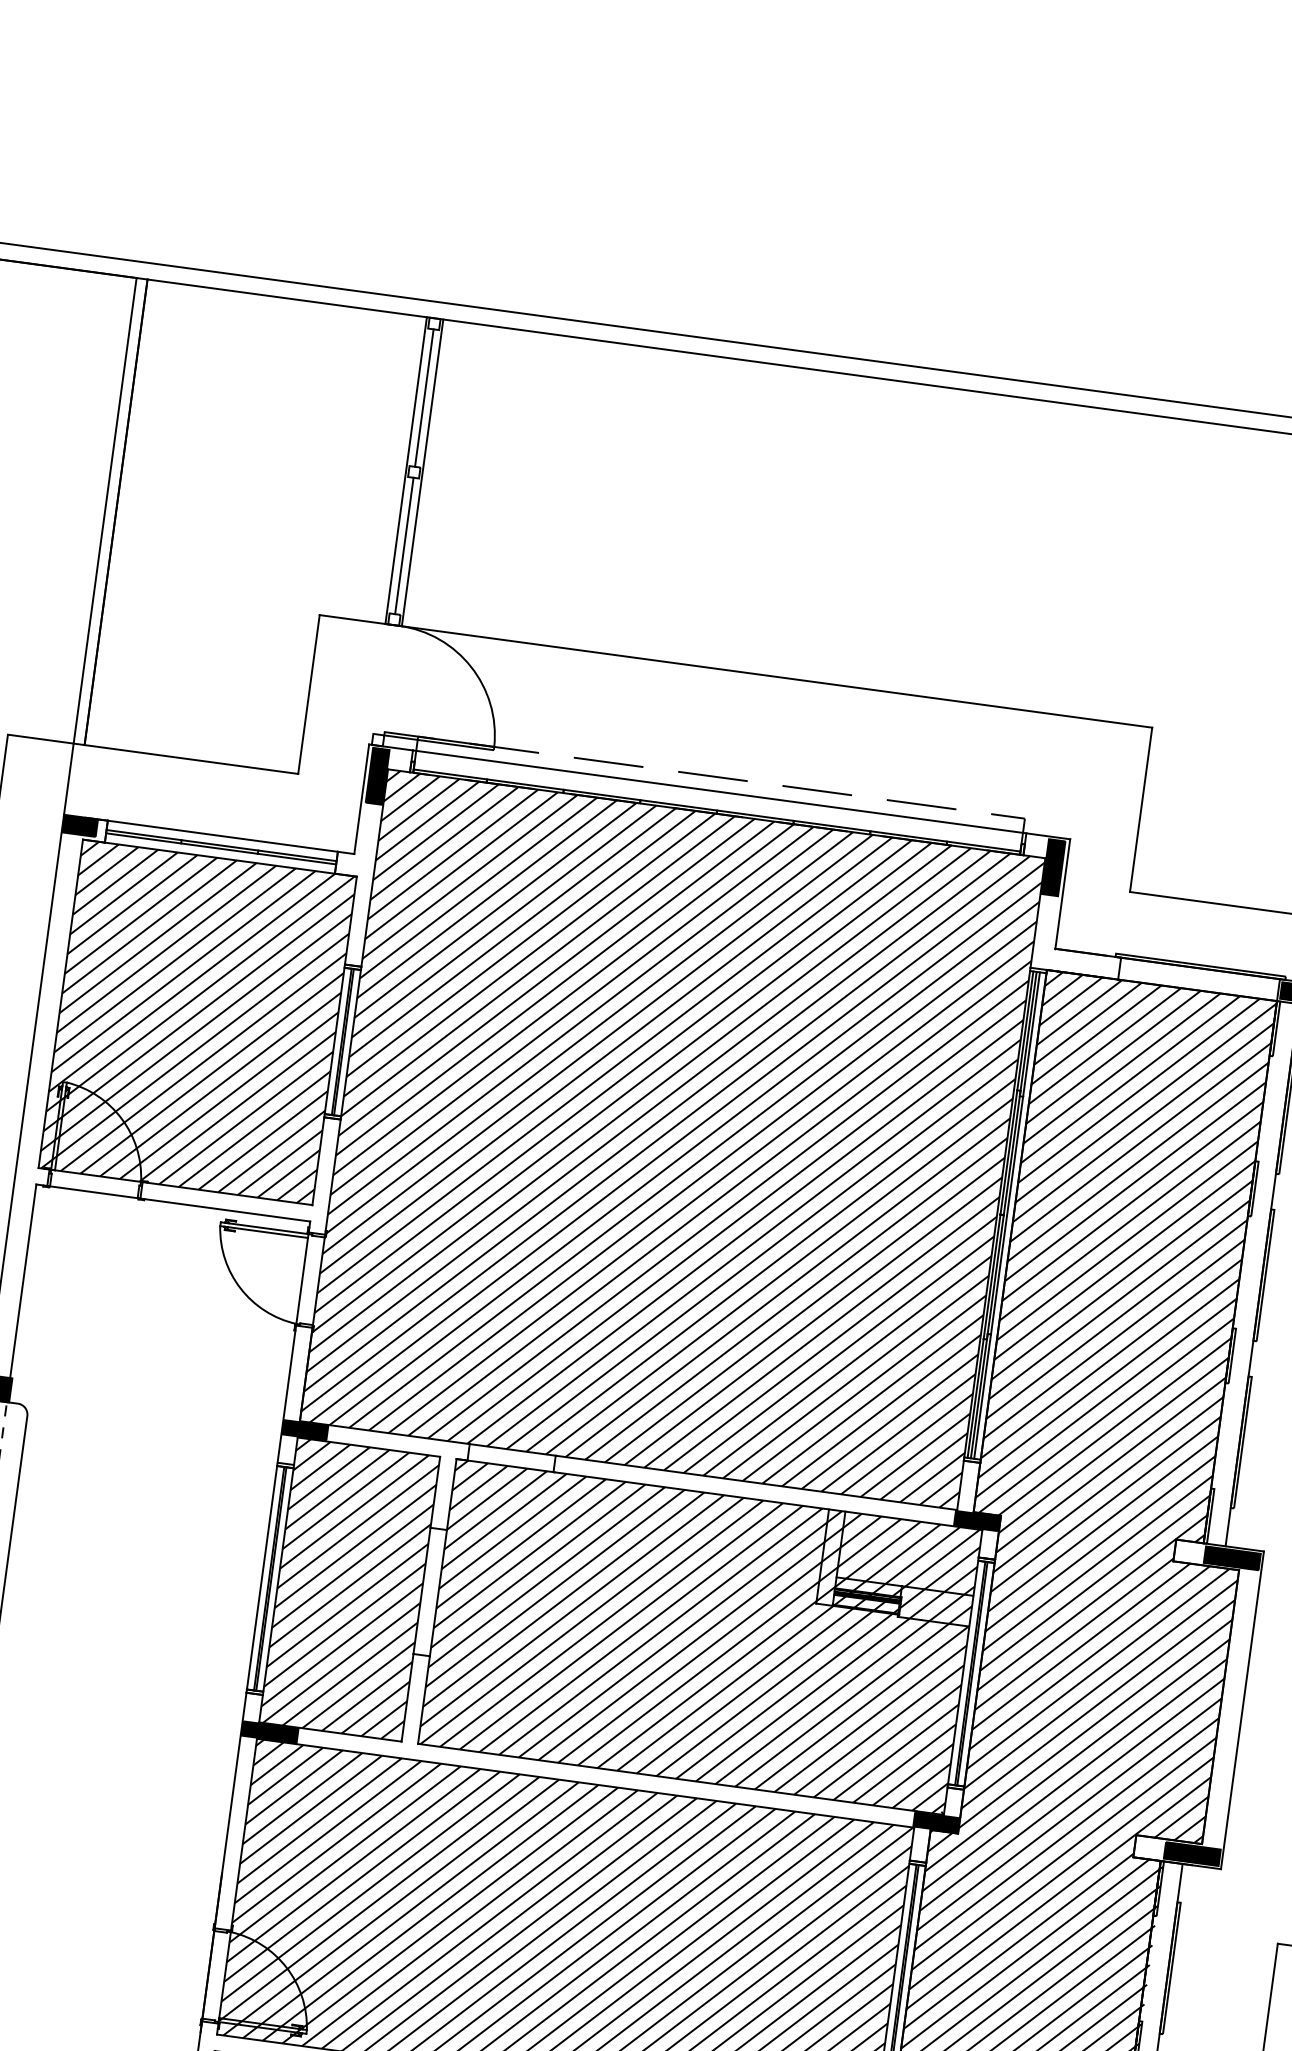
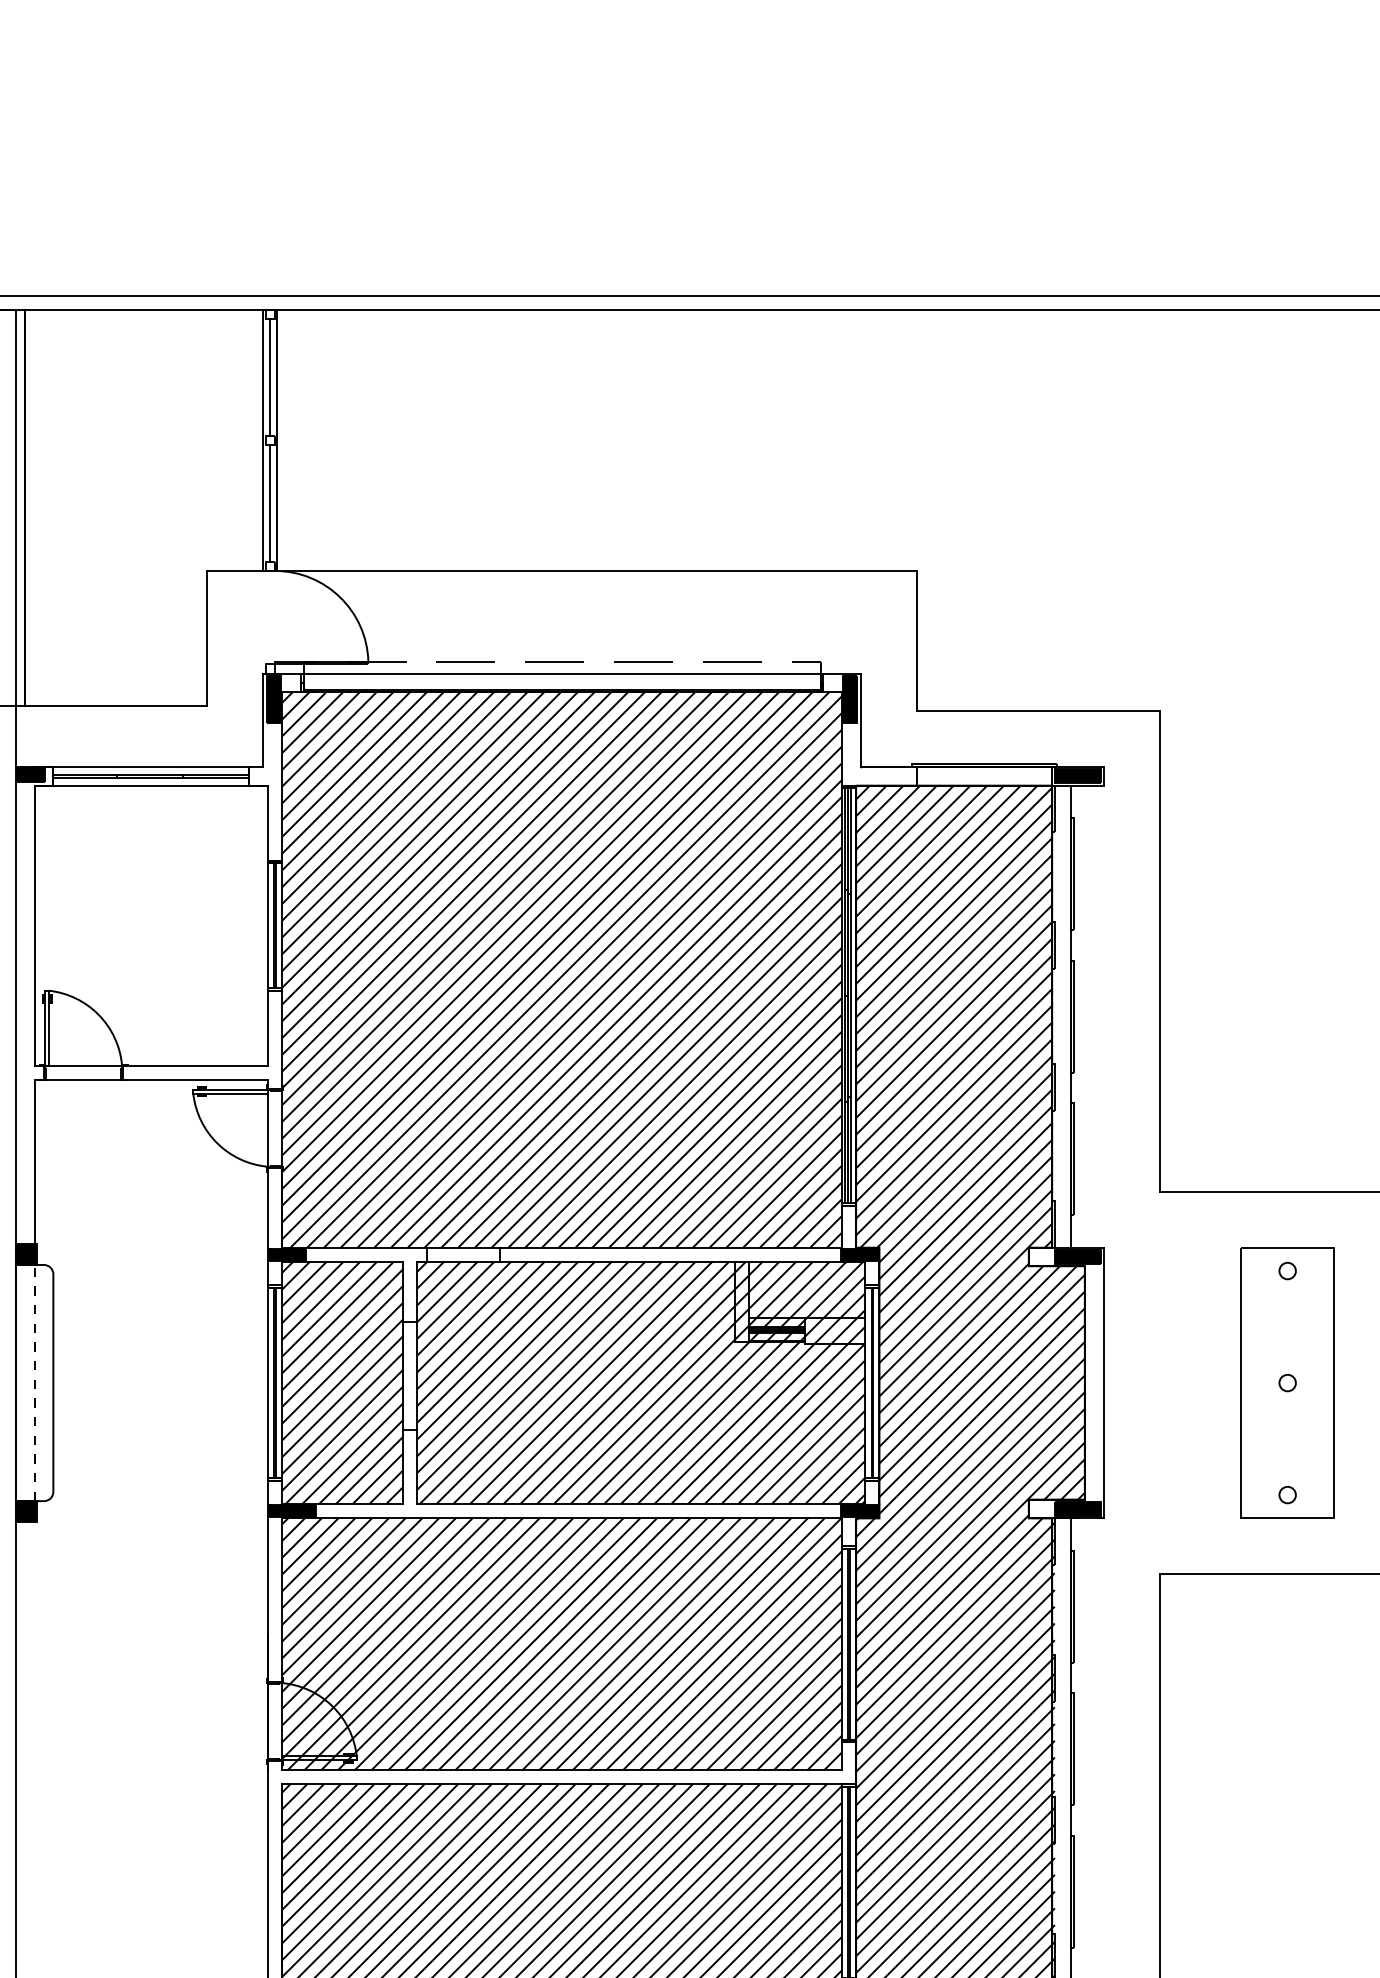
hatch: (197, 1022) -> (151, 925), removed

